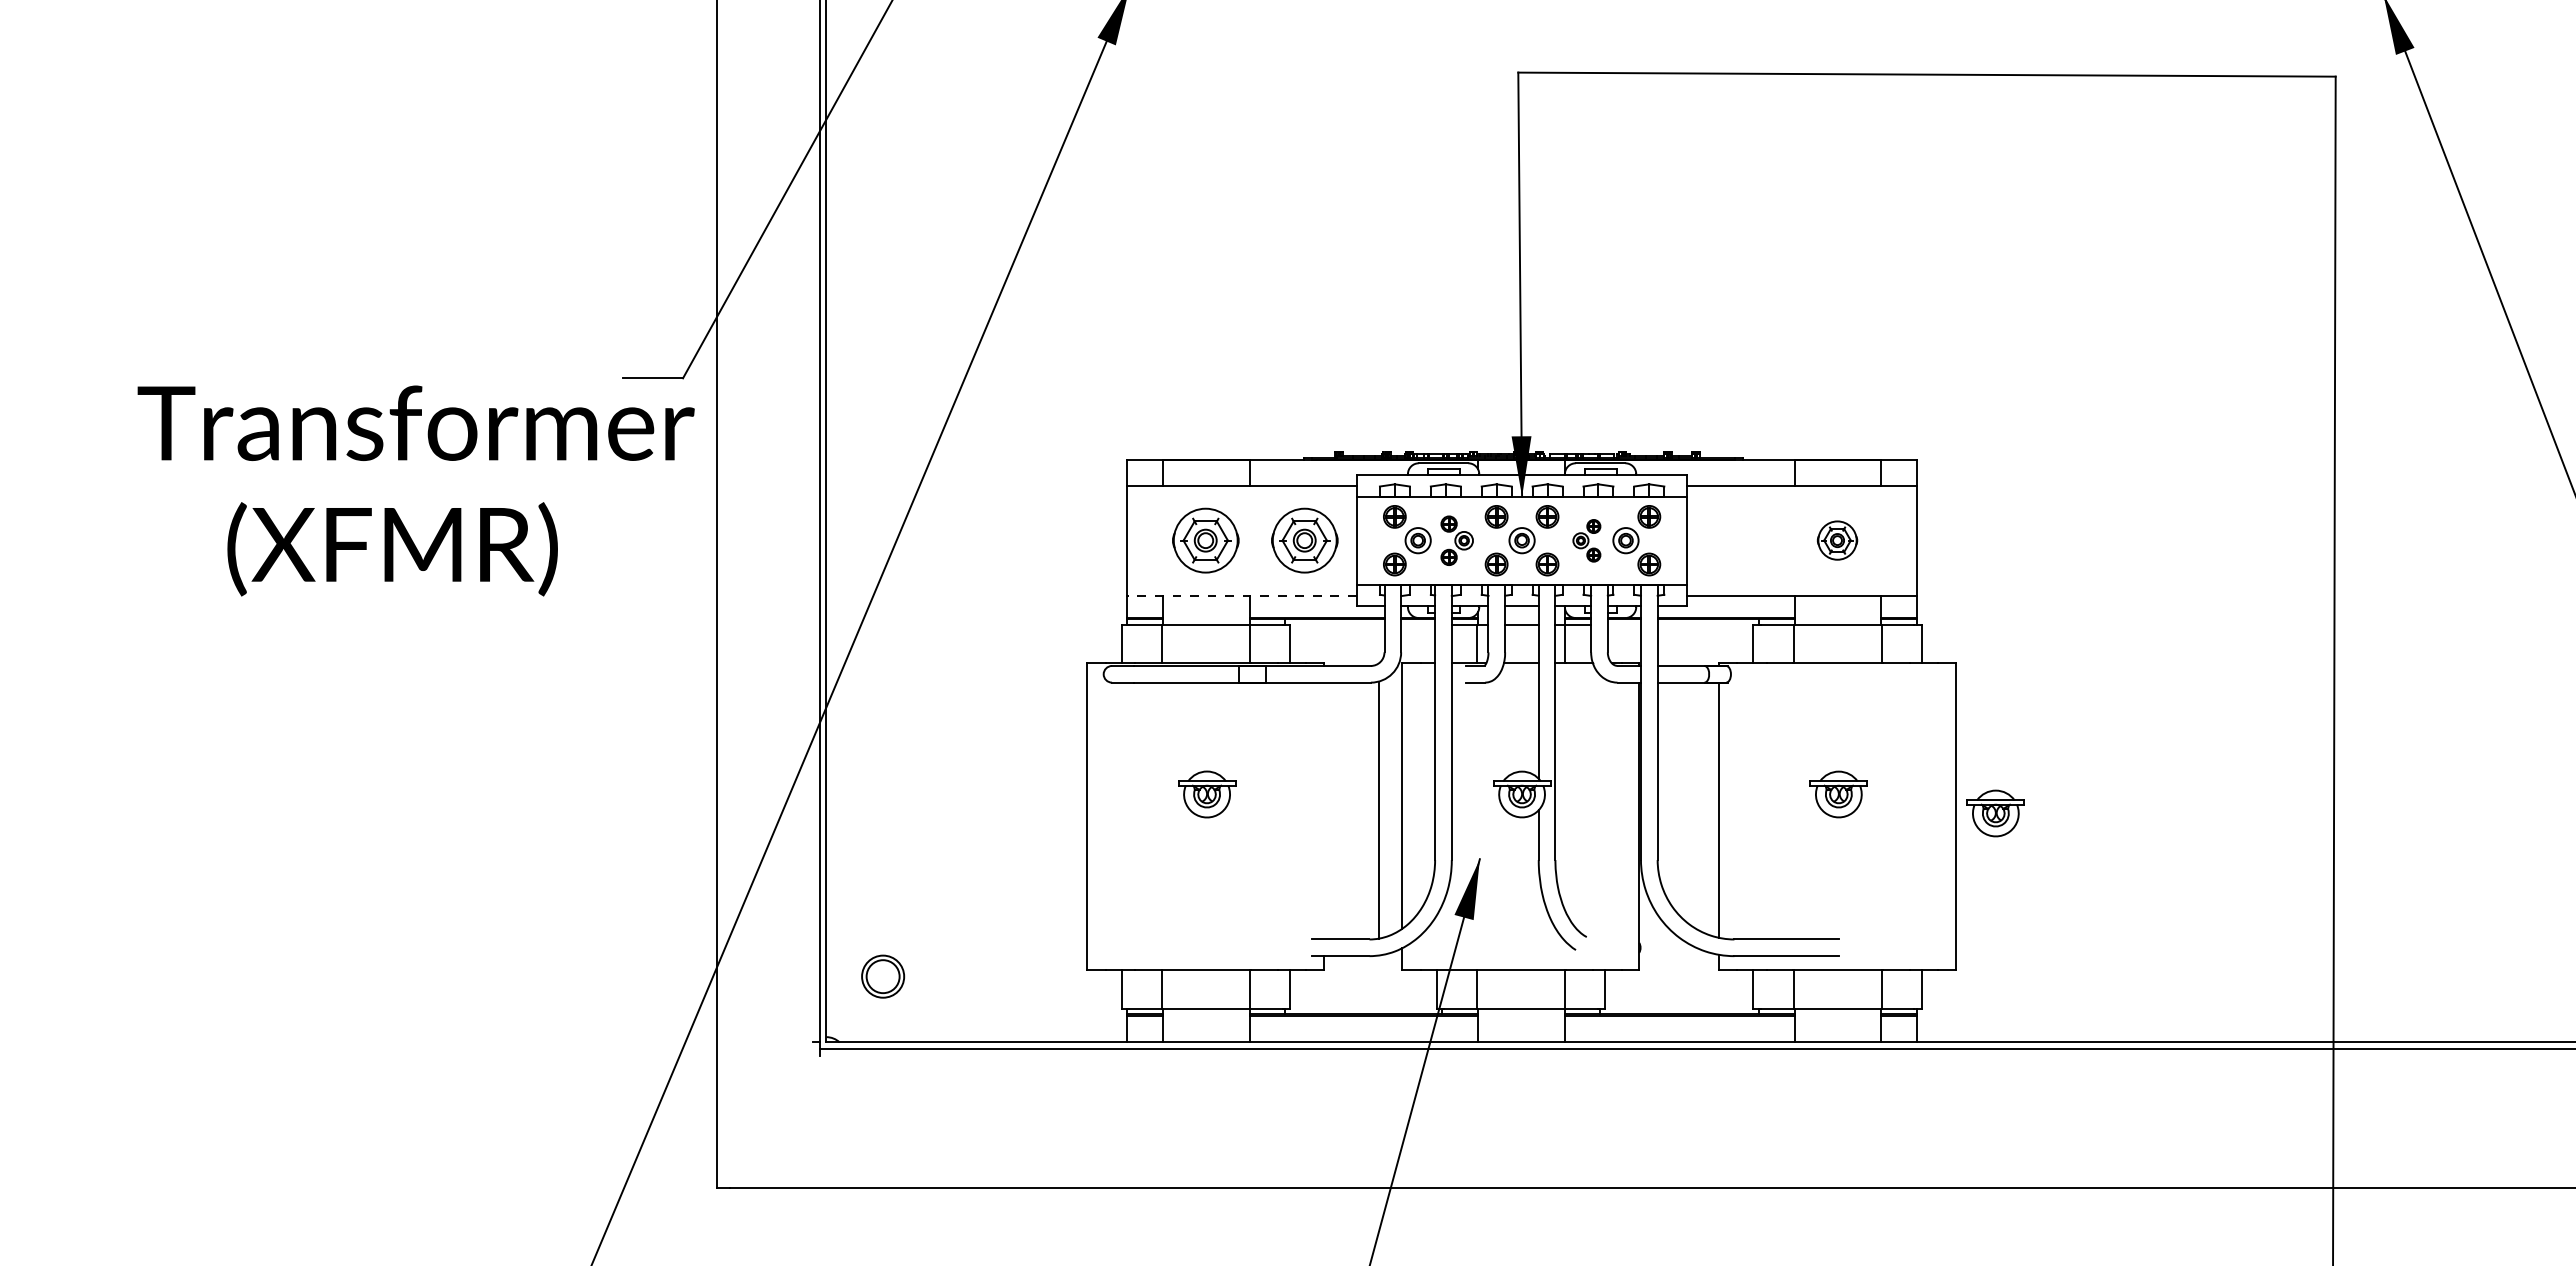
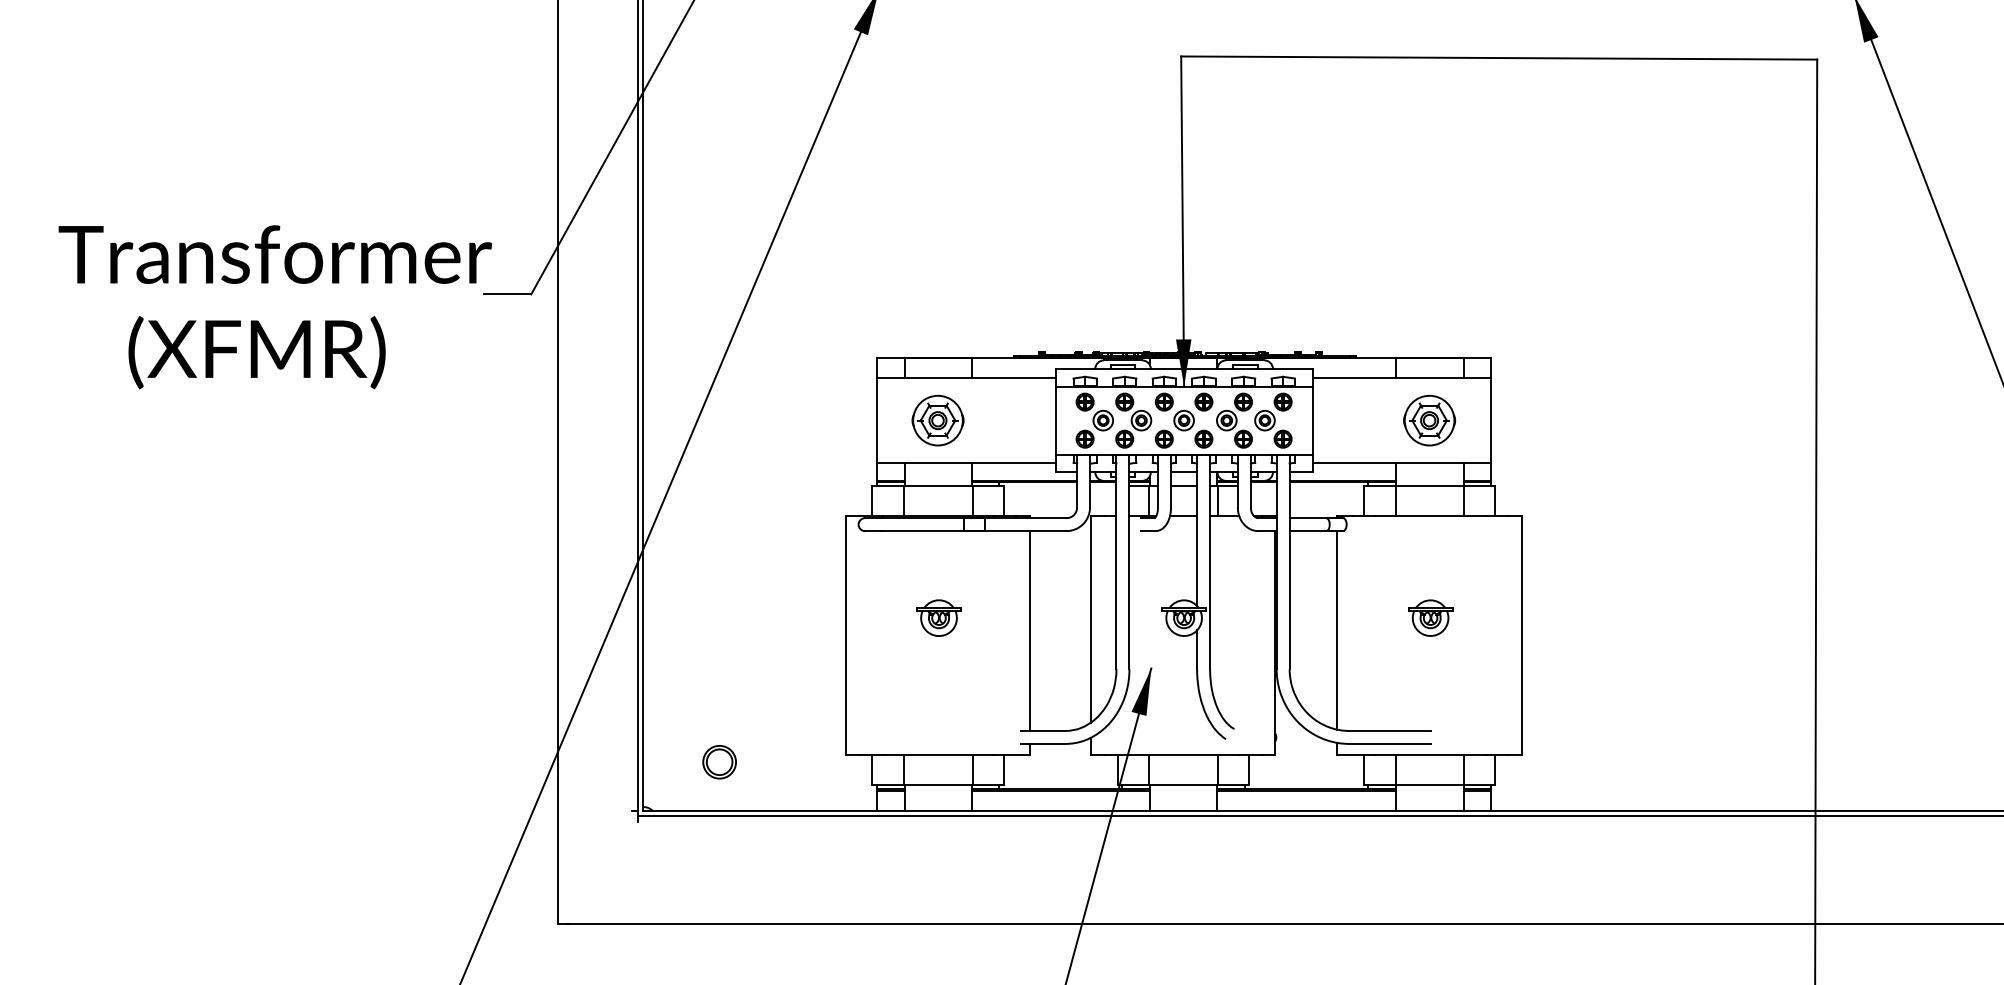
text: (415, 490) -> (274, 306), moved
part: (1304, 540) -> (1014, 420), removed
part: (1456, 540) -> (1133, 420), size x1.43
part: (1586, 540) -> (1234, 420), size x1.67
part: (1837, 540) -> (1429, 420), size x1.67
line: (1241, 595) -> (965, 463), dashed -> solid
line: (1379, 810) -> (1030, 630), moved
part: (1995, 813) -> (1552, 632), removed
part: (883, 976) -> (719, 762), moved

